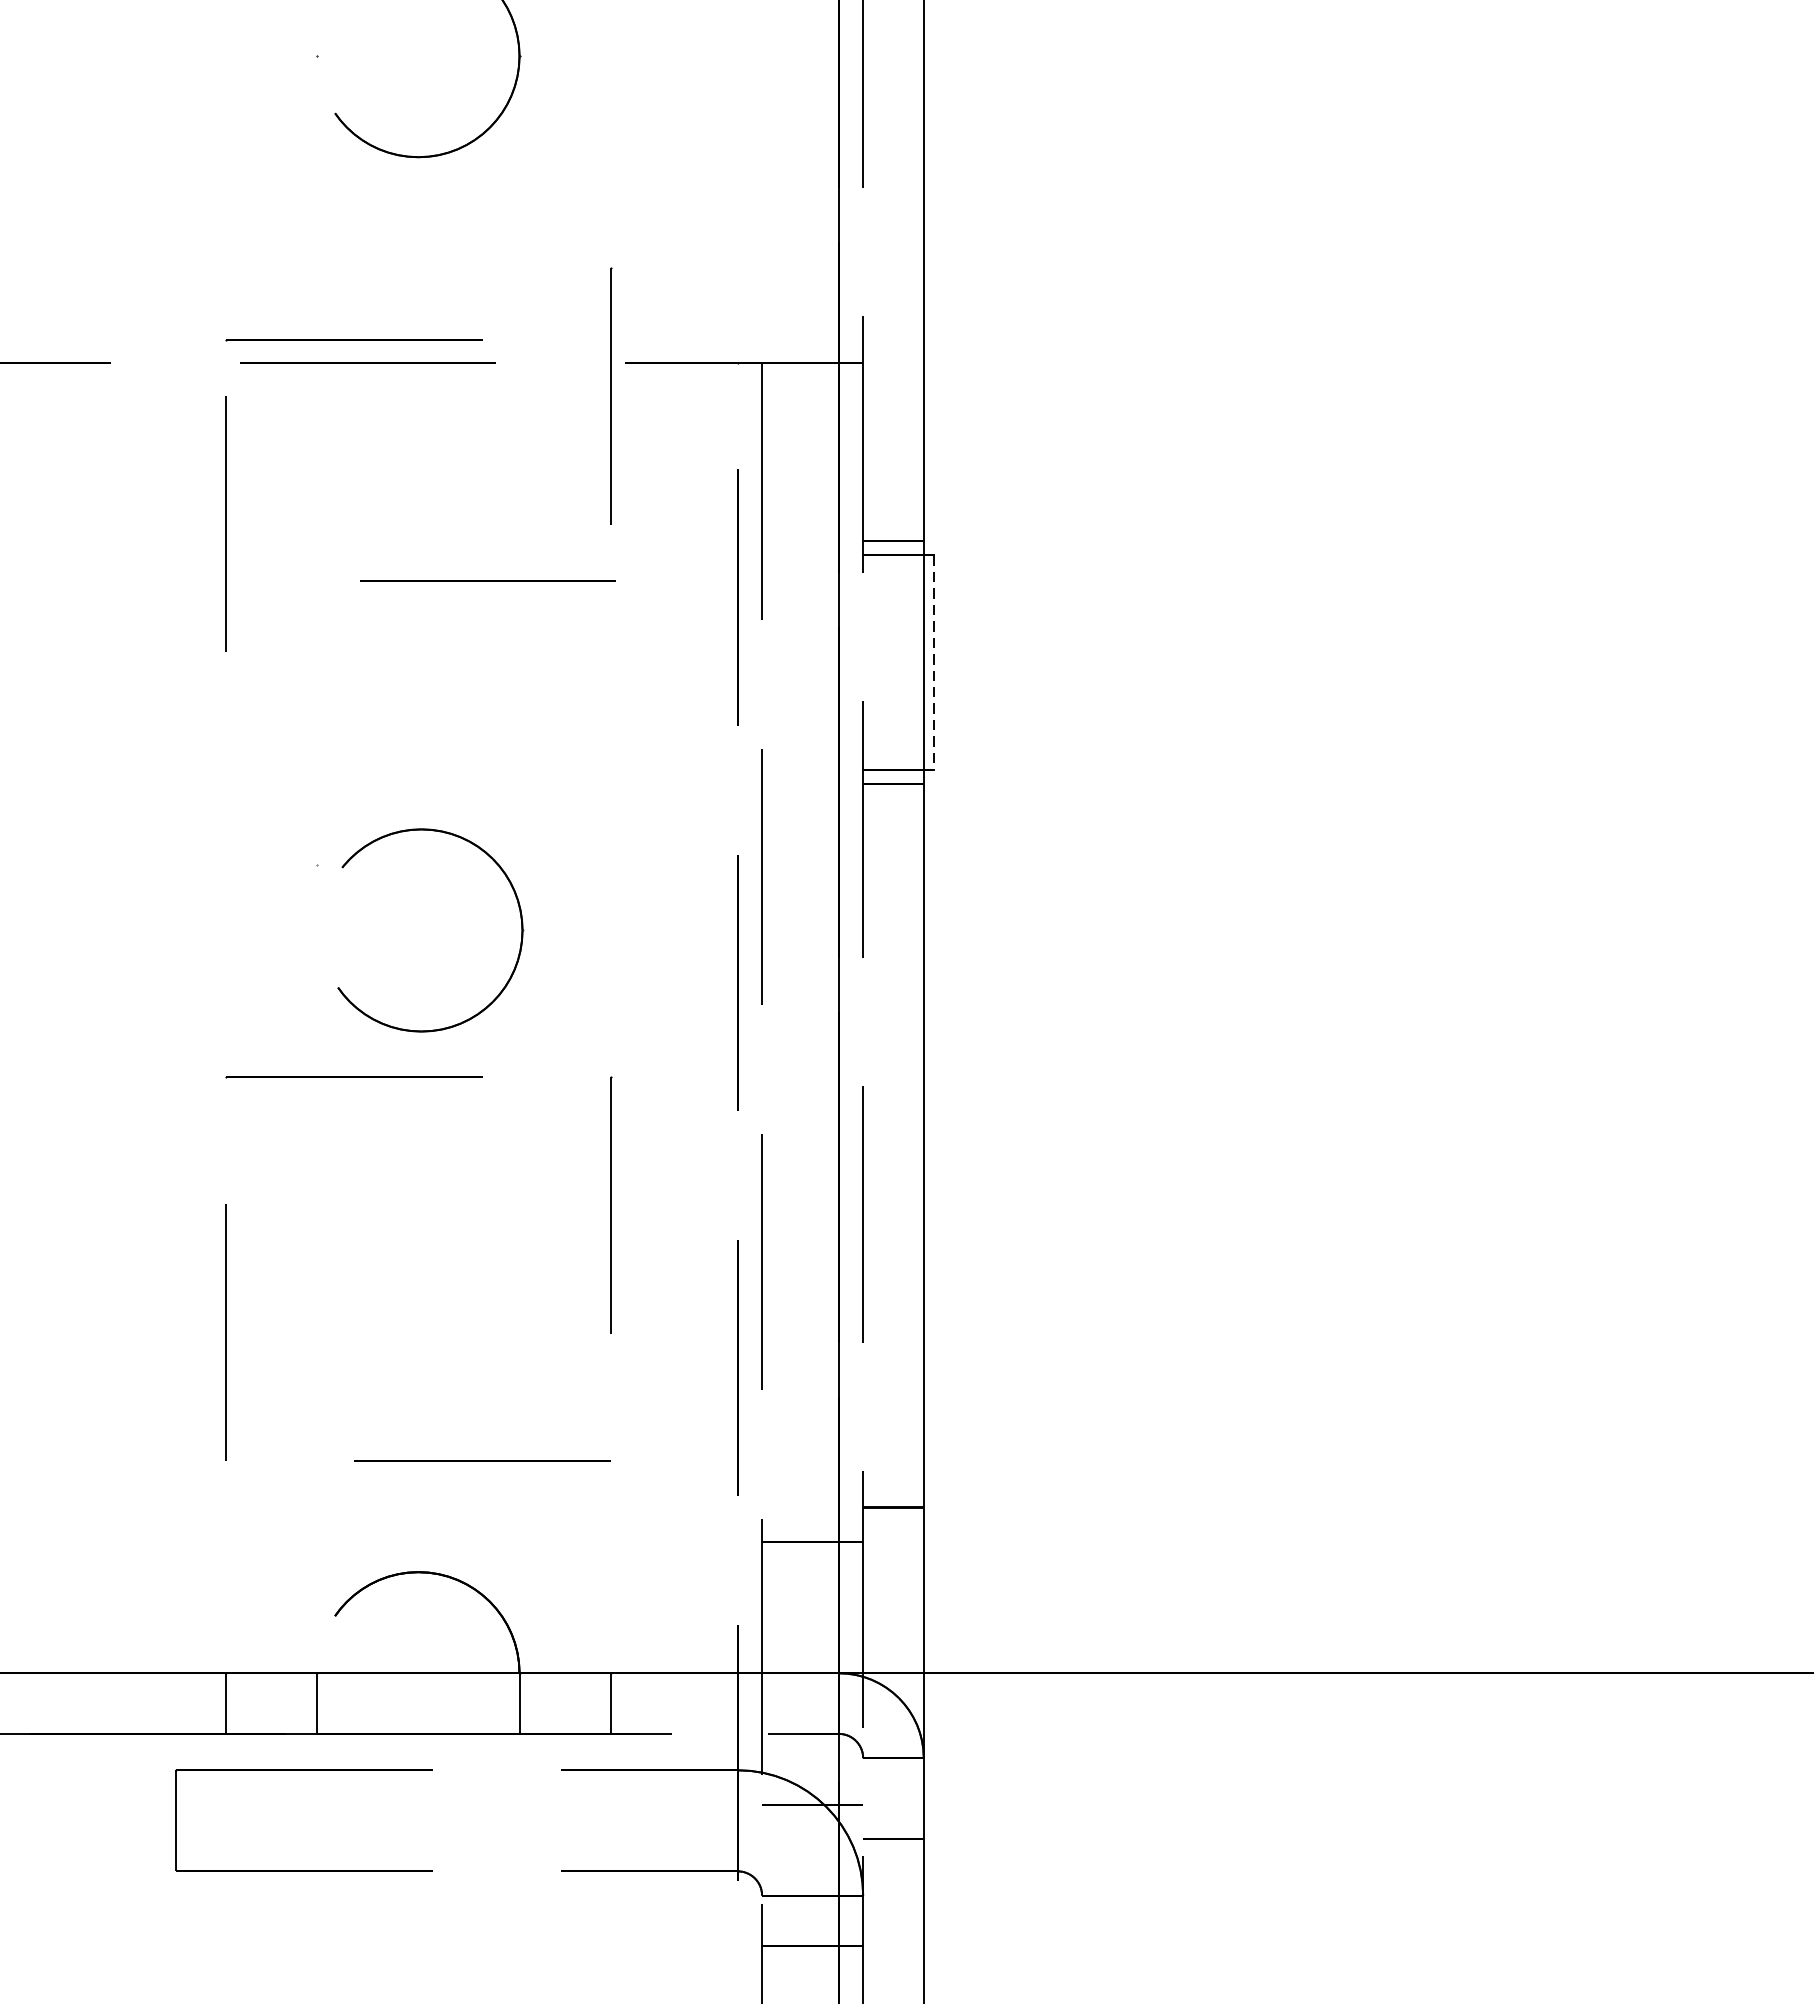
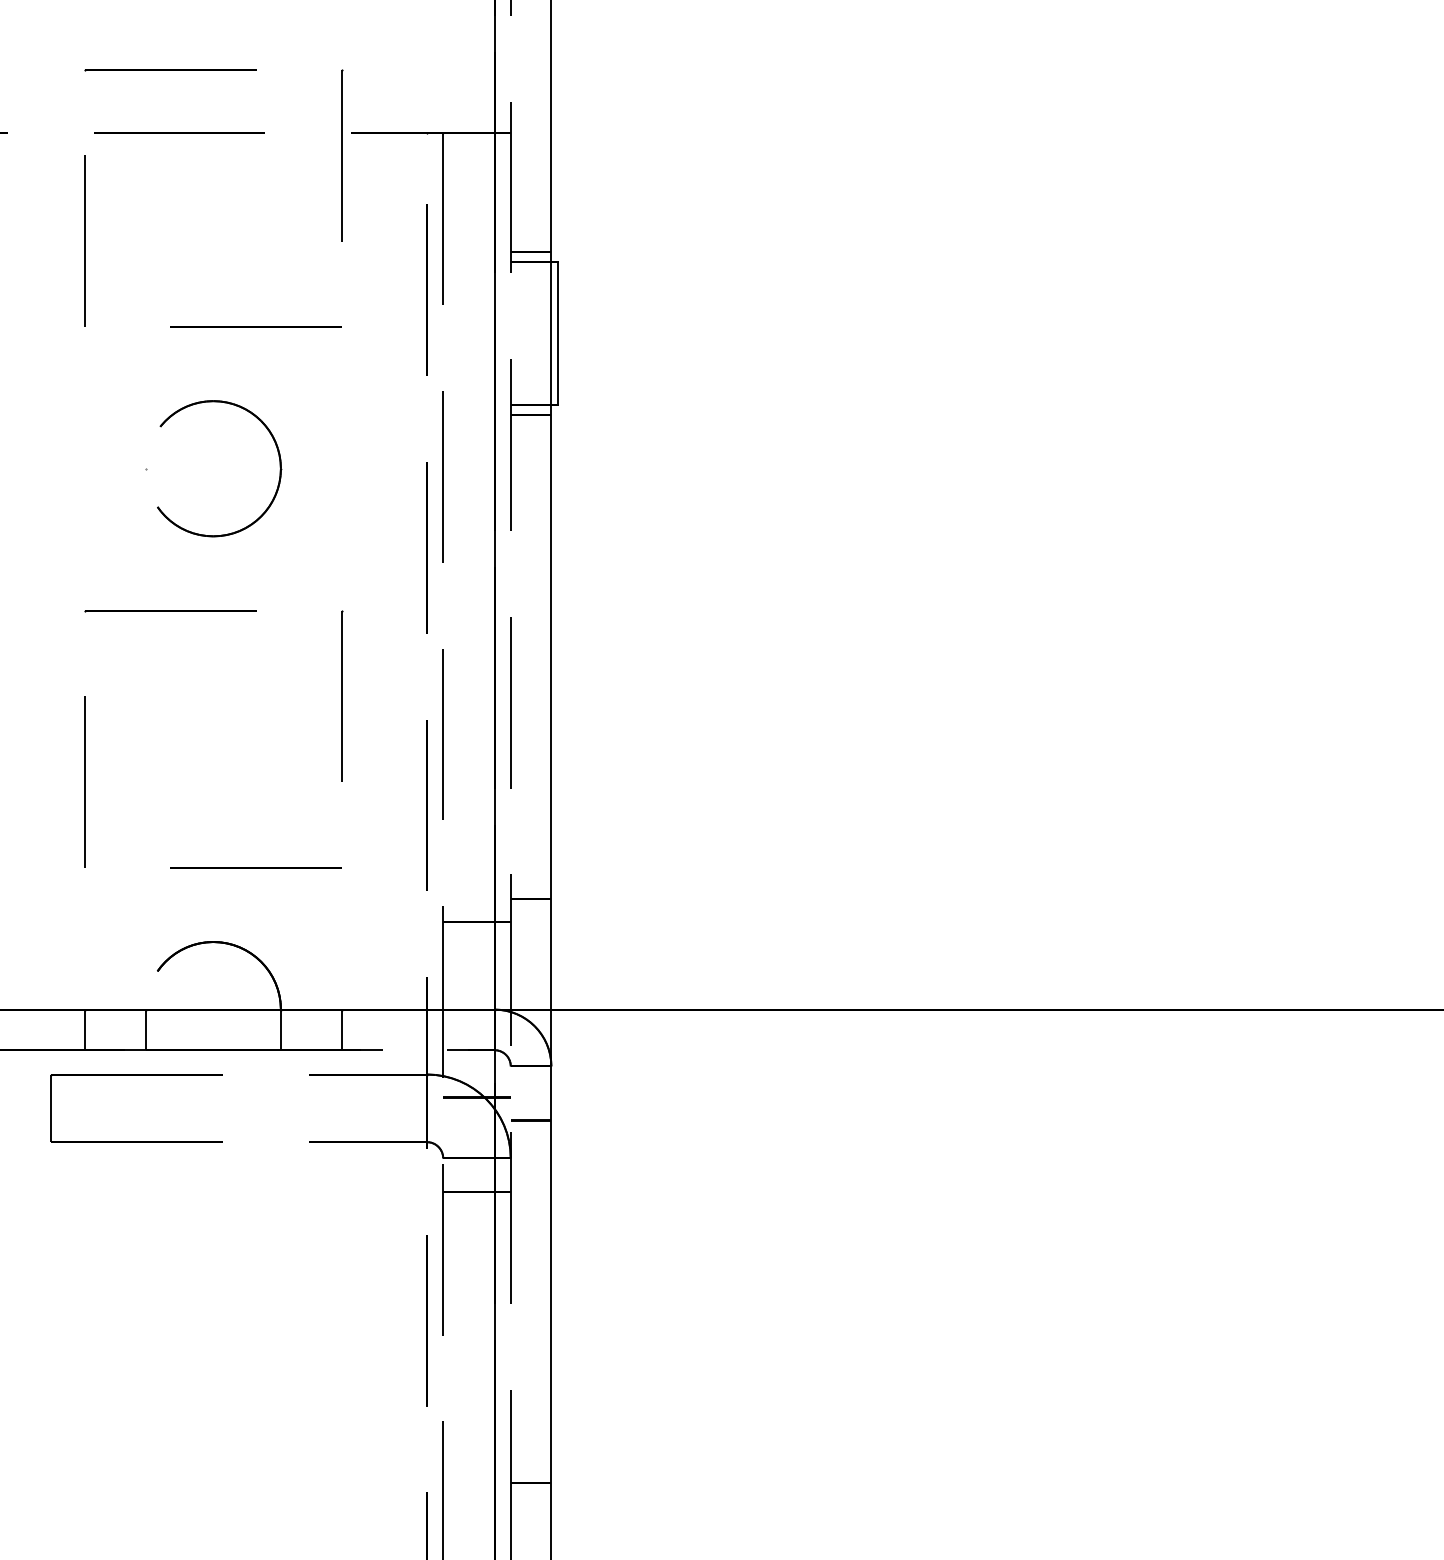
line: (354, 341) -> (170, 70), moved
line: (487, 580) -> (255, 326), moved
line: (934, 662) -> (558, 333), dashed -> solid
part: (520, 928) -> (279, 467), moved

